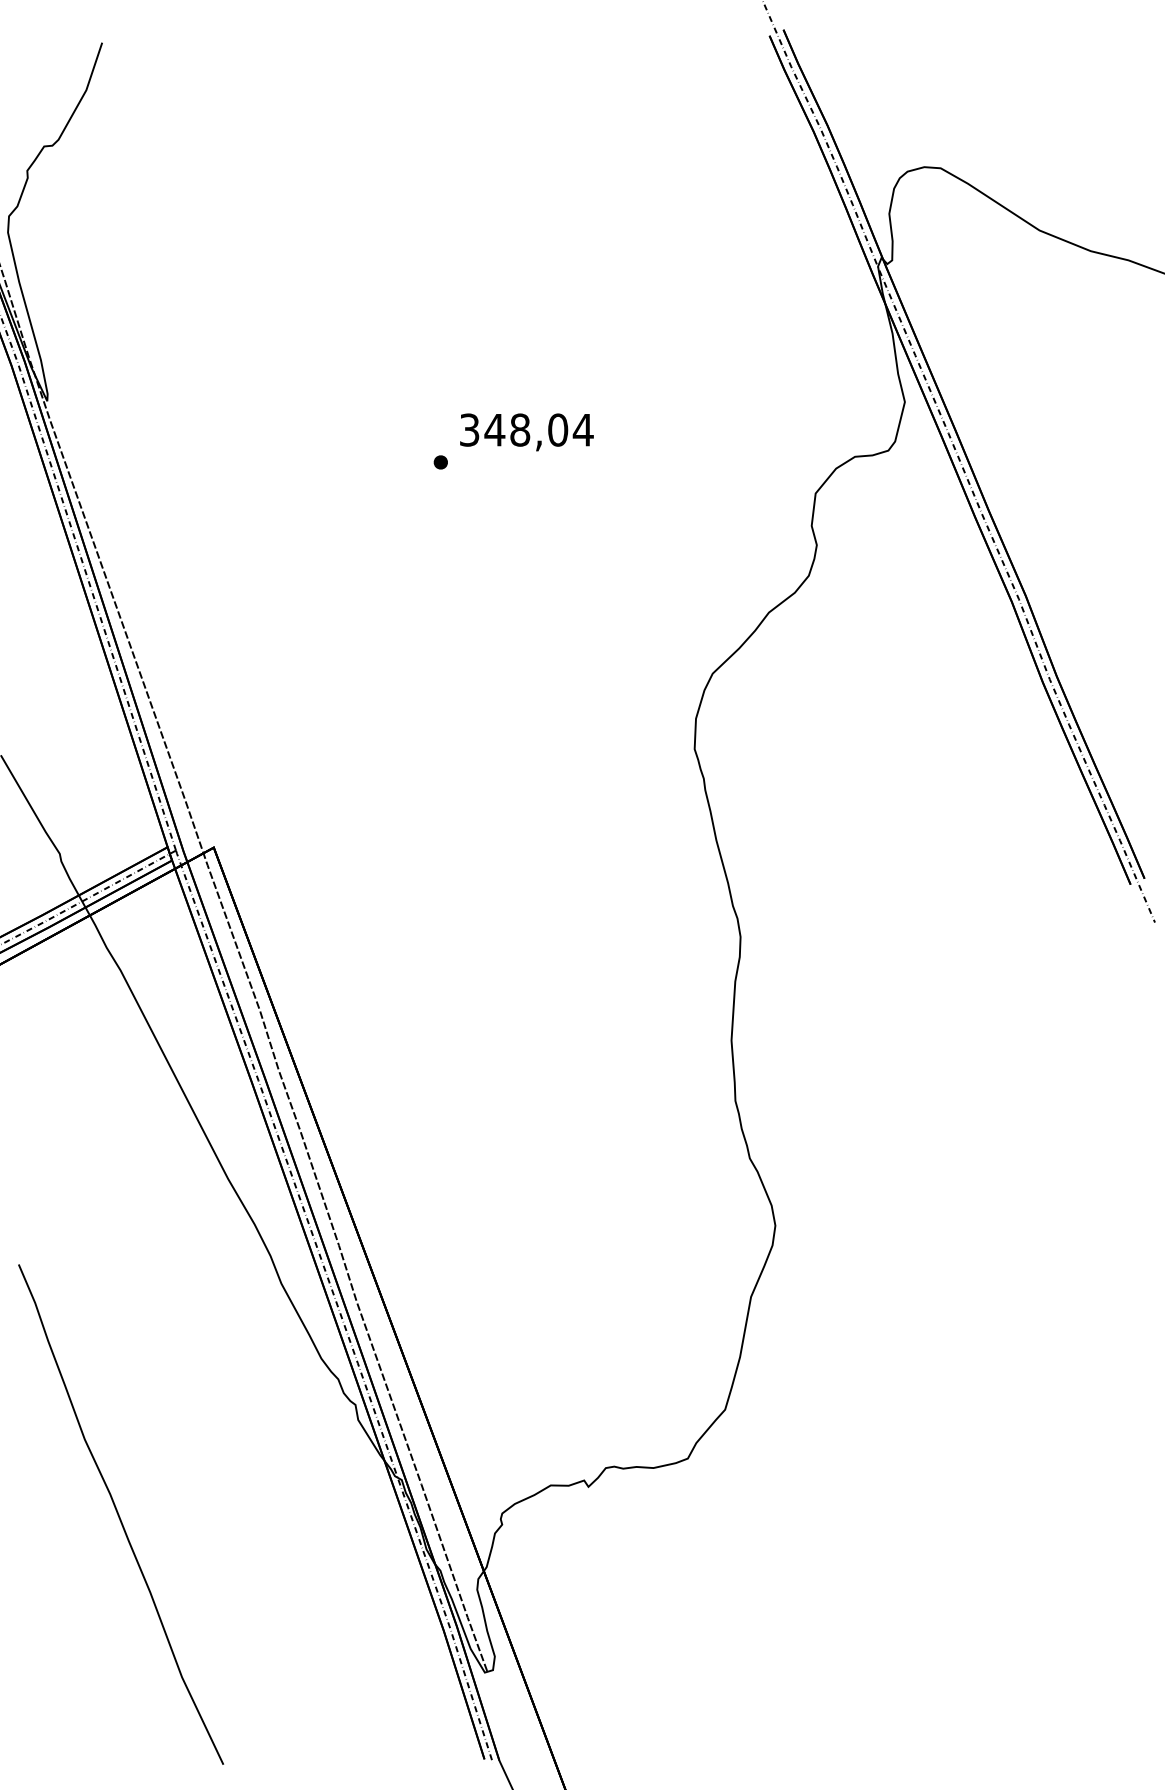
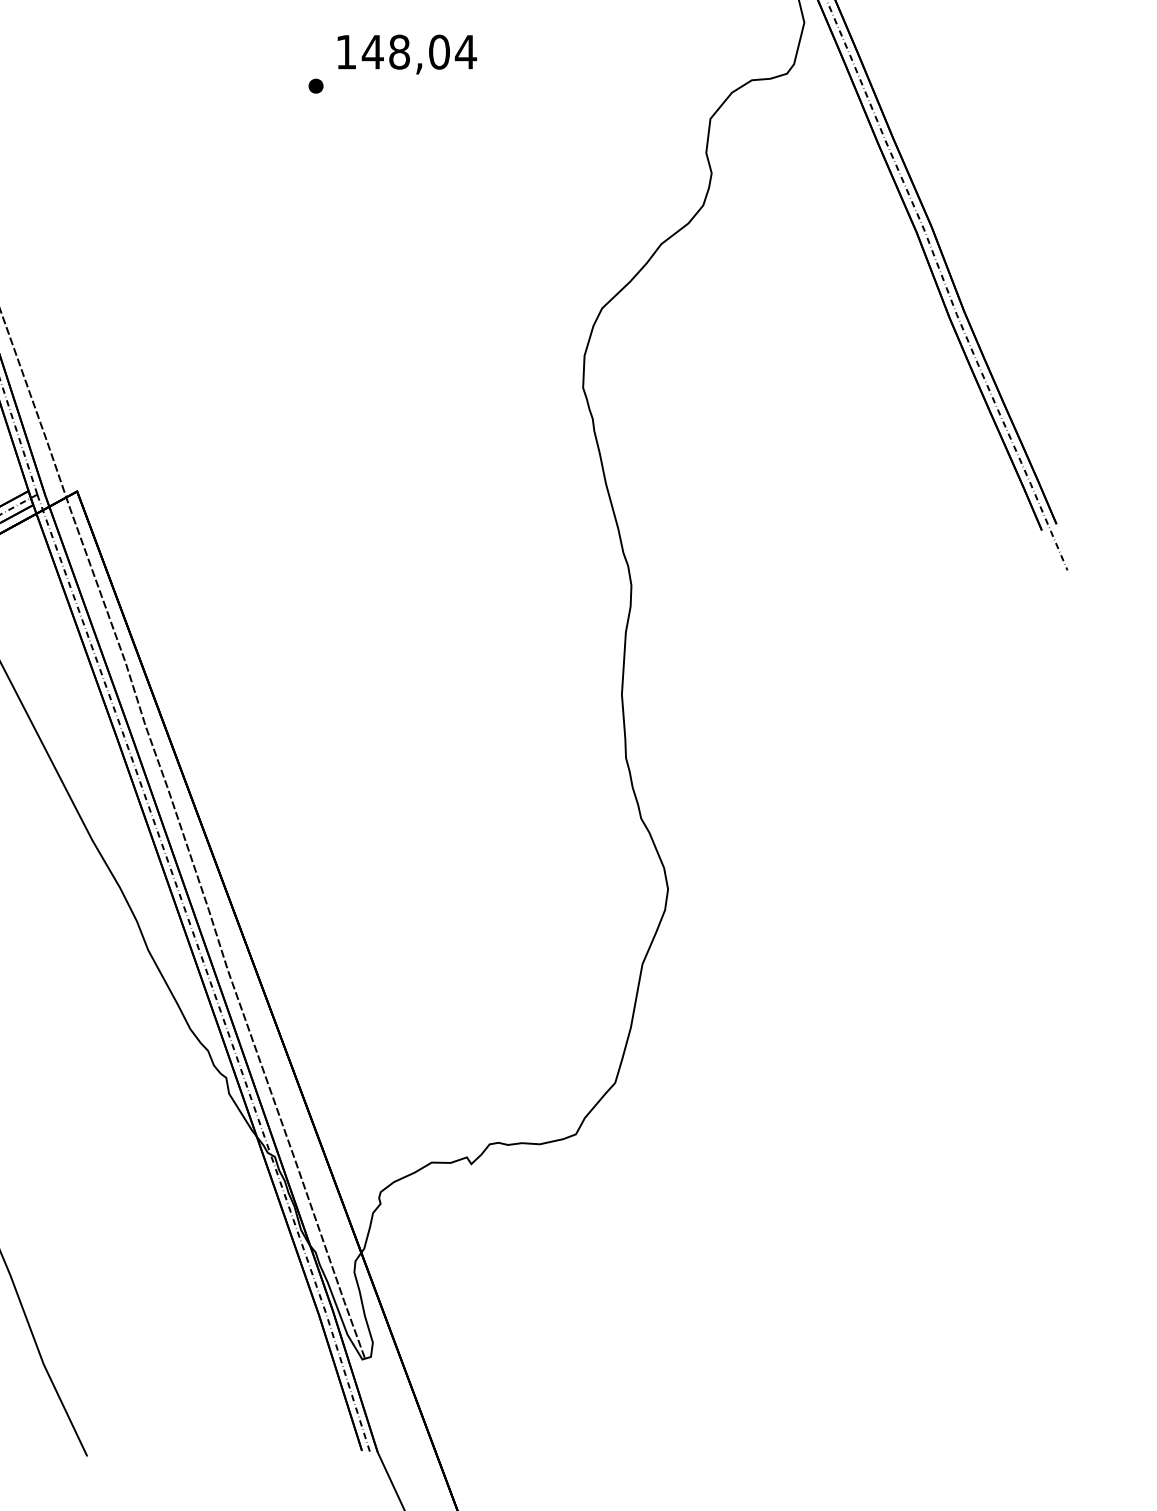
text: (469, 429) -> (346, 51), 348,04 -> 148,04

